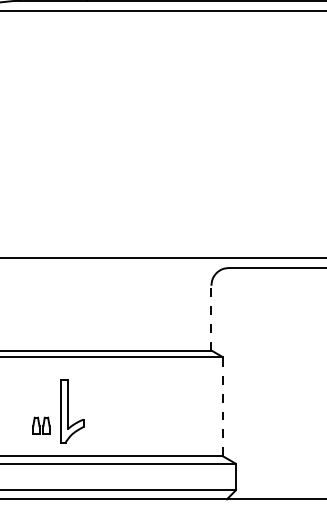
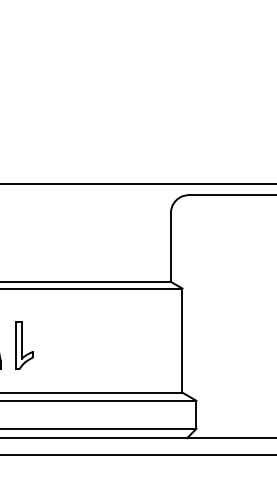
line: (211, 317) -> (170, 247), dashed -> solid
line: (222, 406) -> (182, 340), dashed -> solid
part: (71, 411) -> (23, 345), size x0.71

